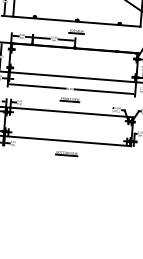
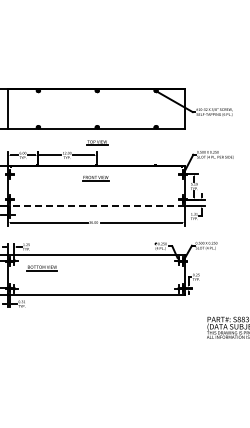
line: (72, 77) -> (96, 206), solid -> dashed
part: (69, 99) -> (95, 178), moved
part: (66, 153) -> (41, 268), moved

